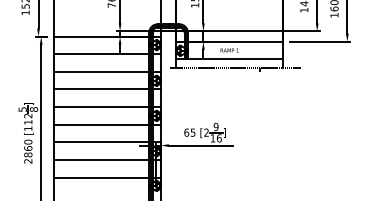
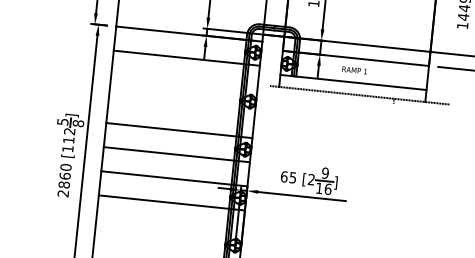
line: (107, 71) -> (184, 81), removed
line: (107, 89) -> (181, 106), removed
line: (107, 177) -> (169, 227), removed

